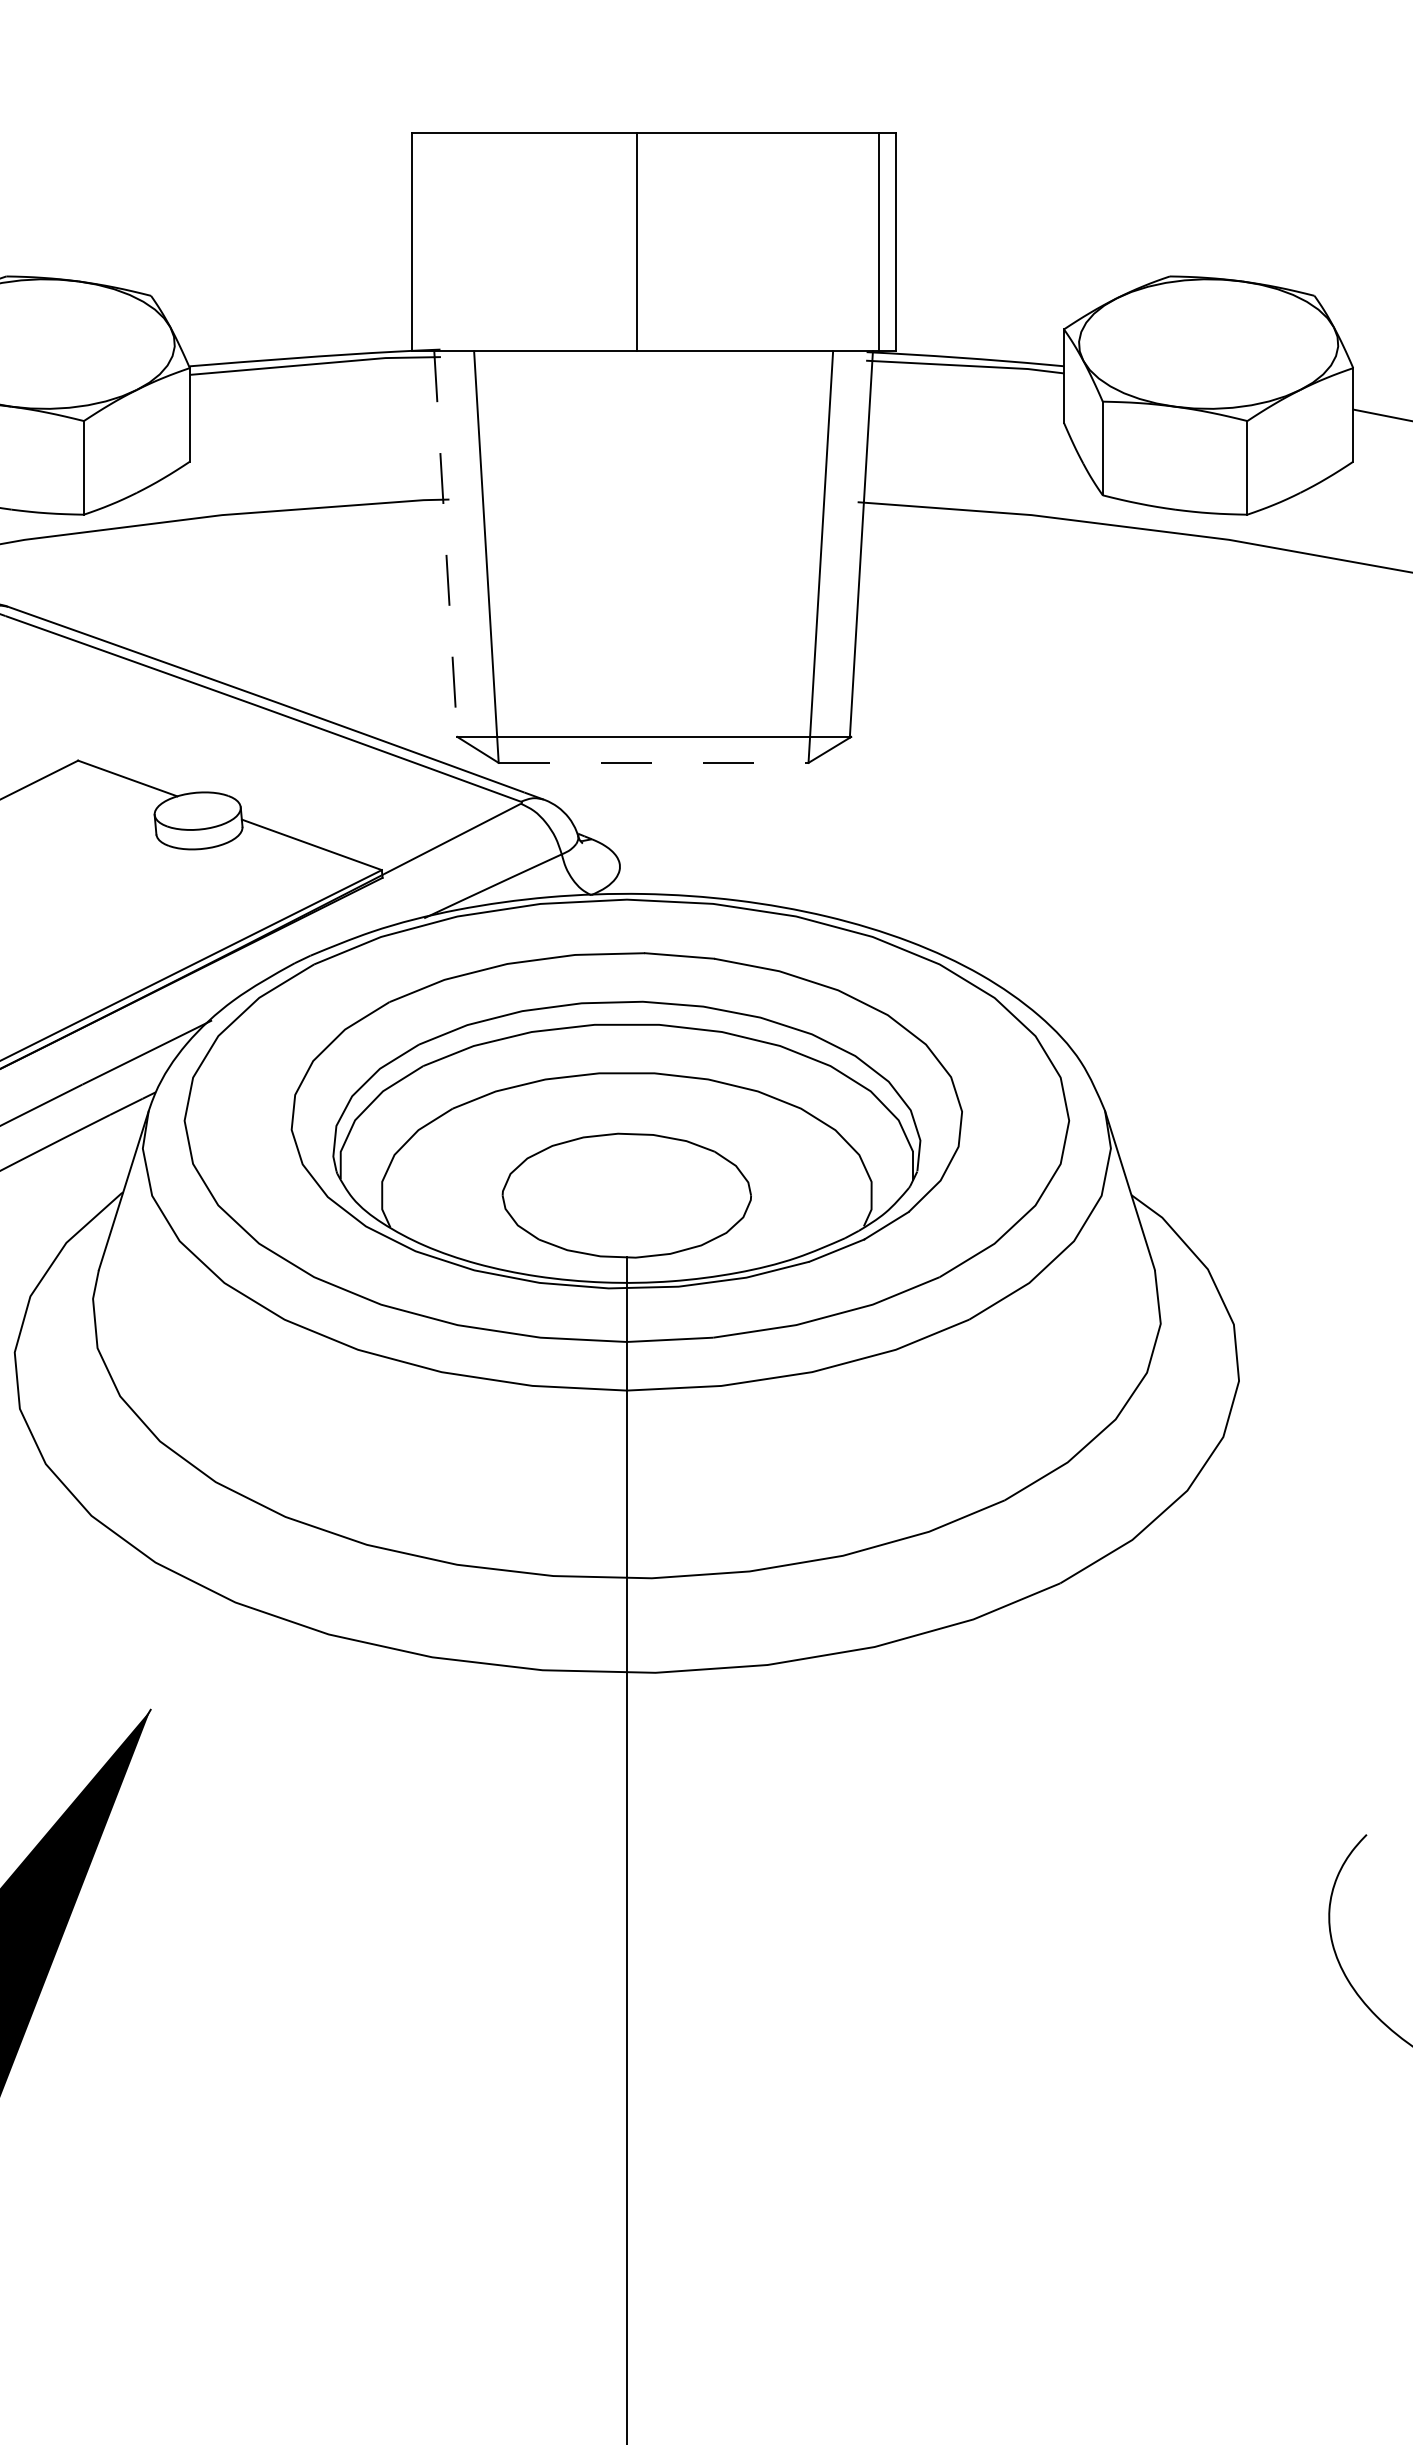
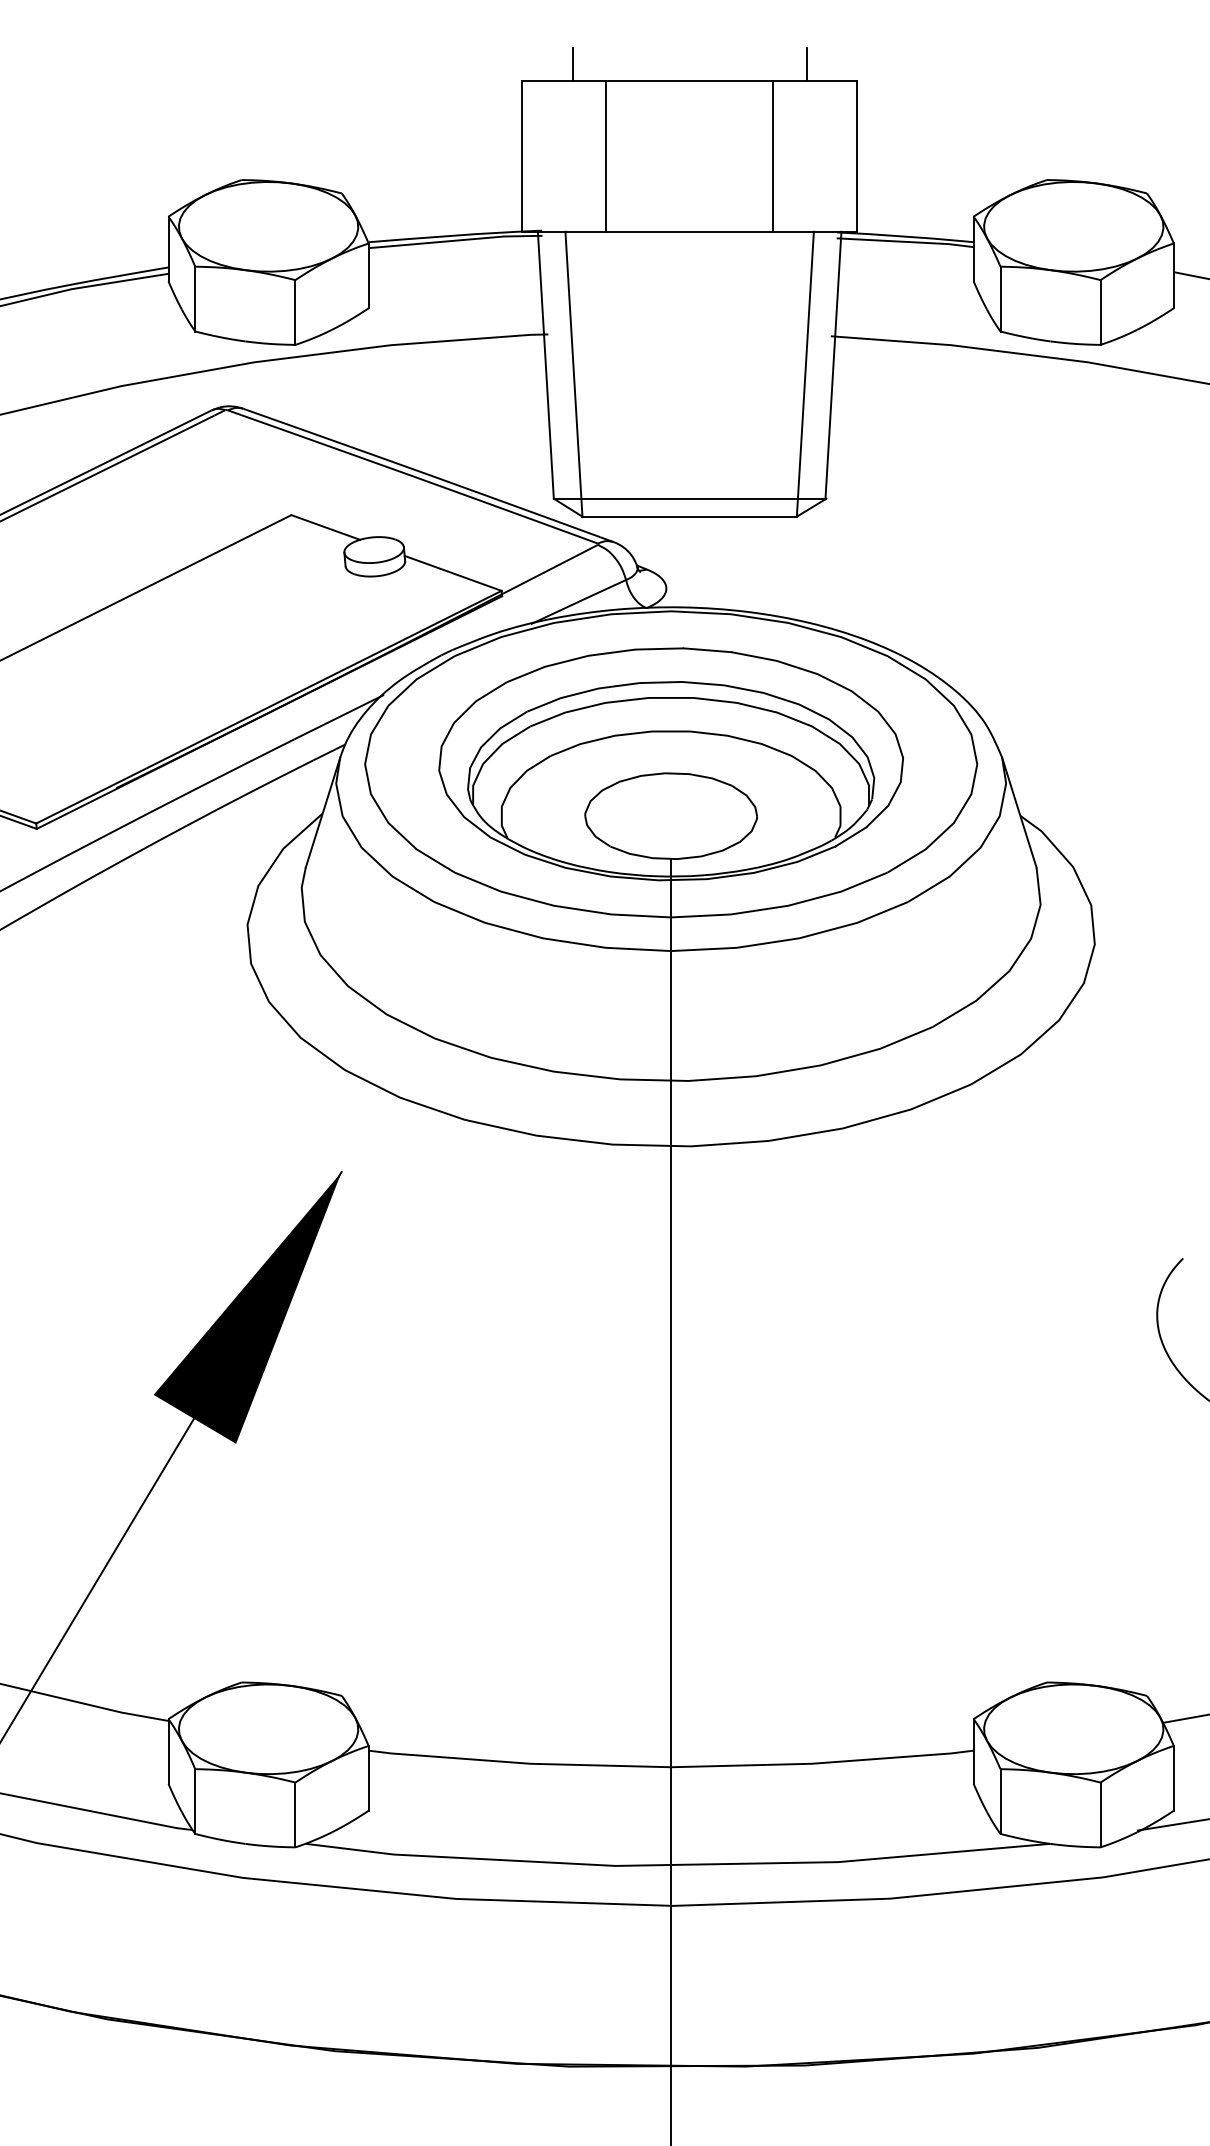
line: (484, 108) -> (572, 63), added
line: (822, 108) -> (806, 63), added
line: (636, 240) -> (605, 155), moved
line: (878, 240) -> (773, 155), moved
line: (445, 544) -> (545, 365), dashed -> solid
line: (654, 762) -> (690, 516), dashed -> solid

